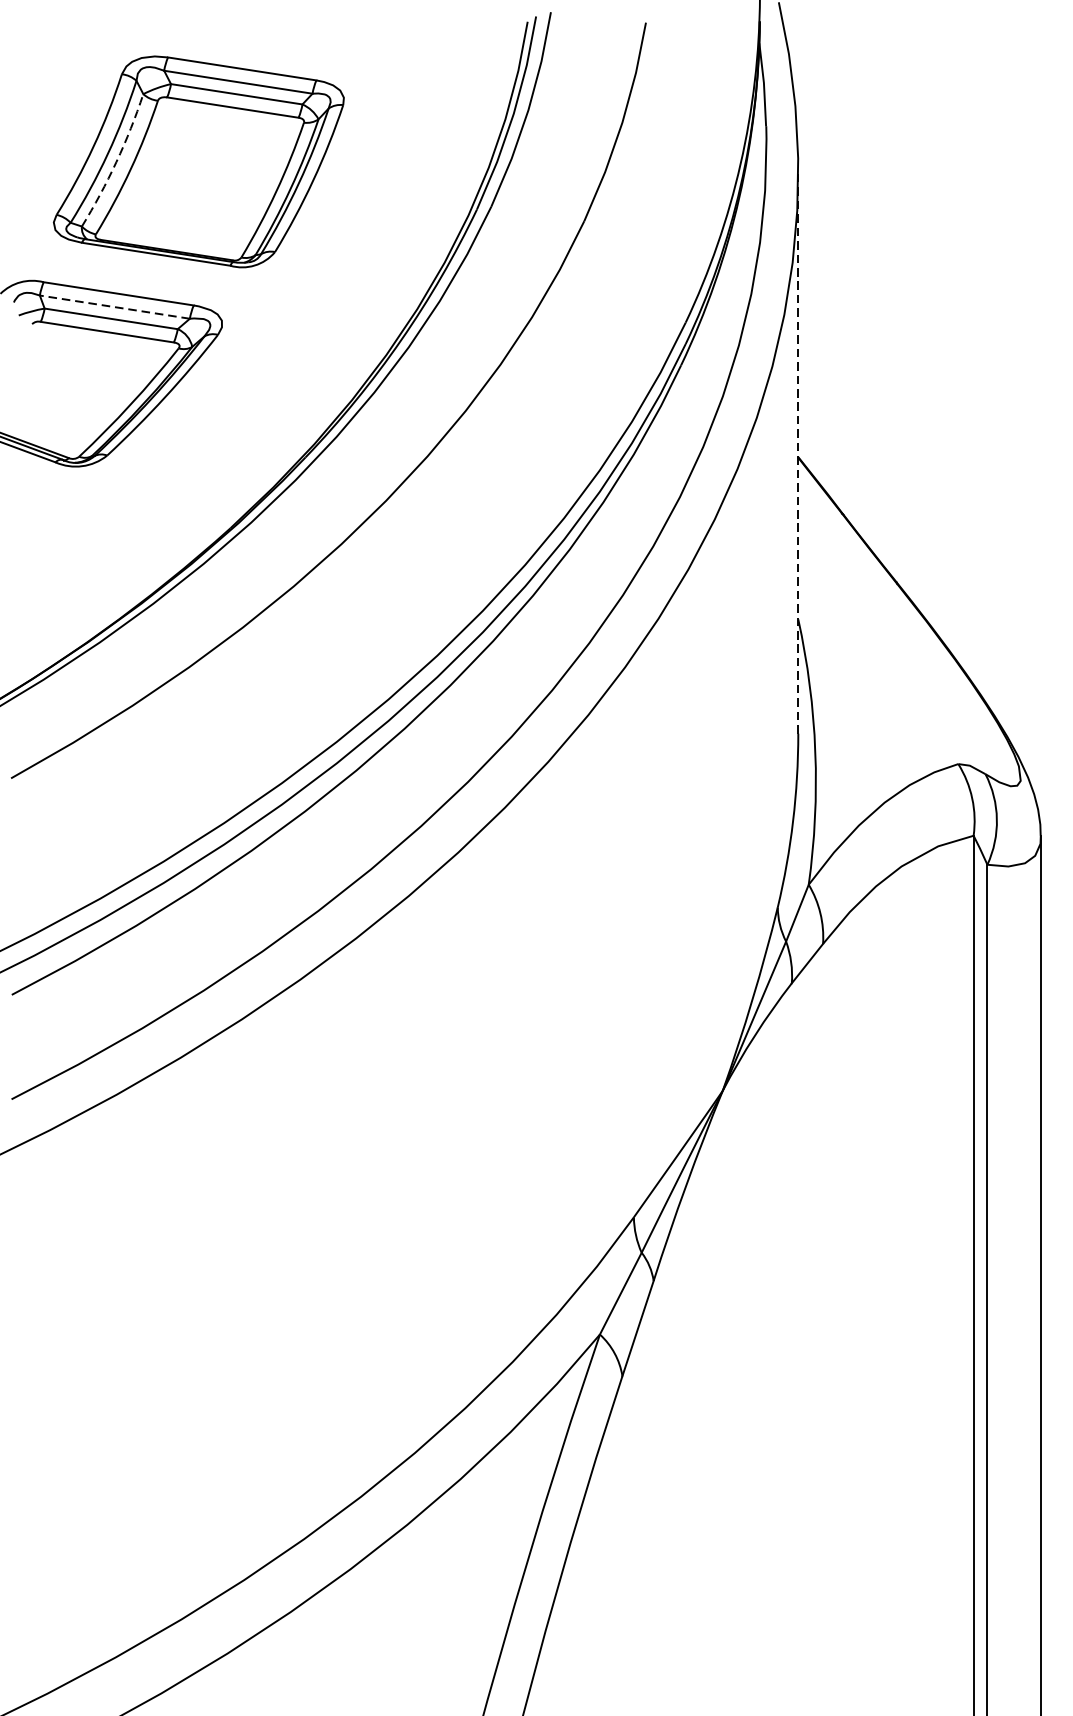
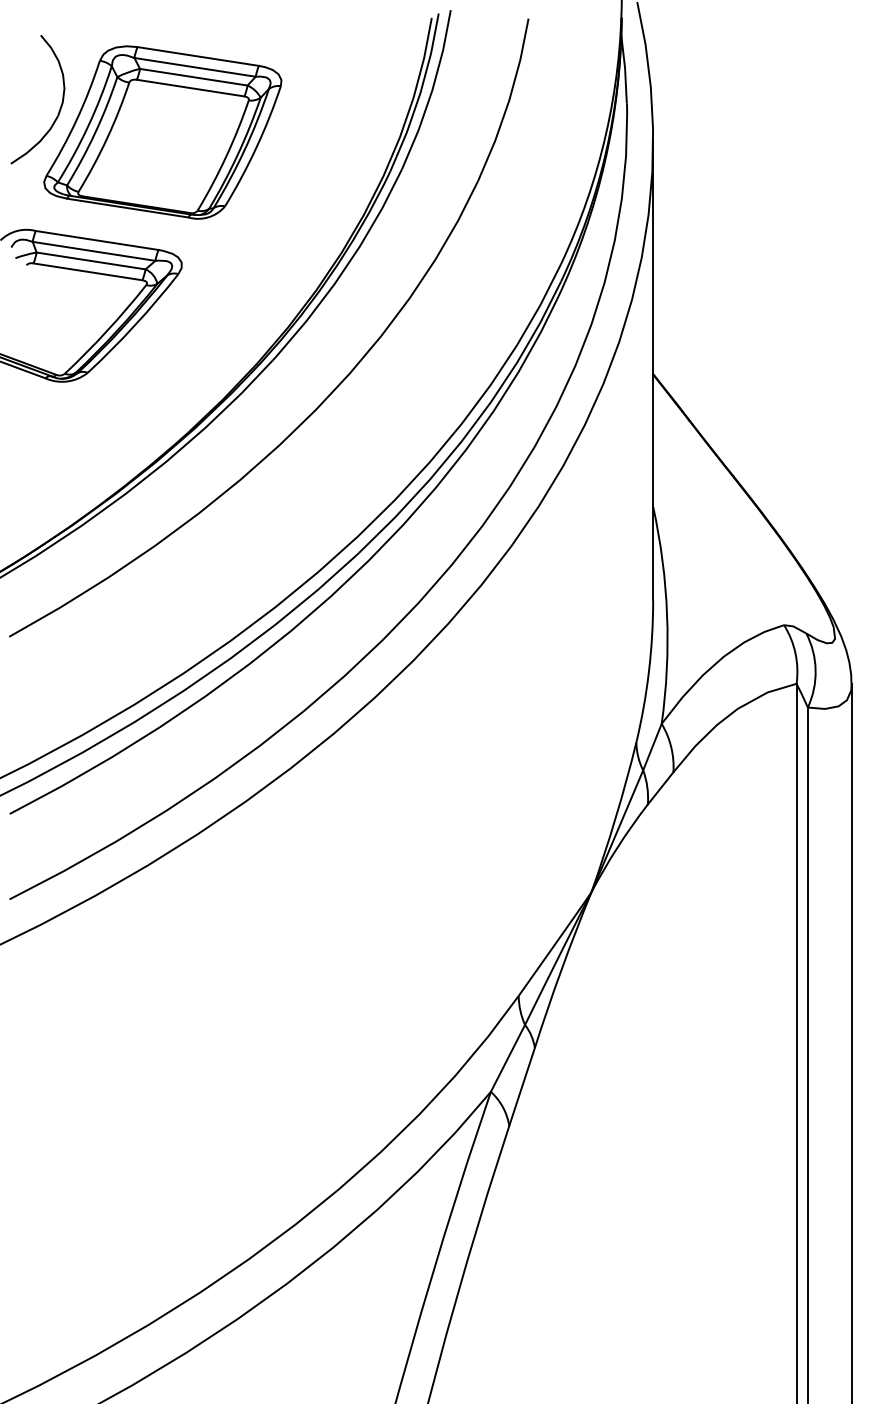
part: (73, 128) -> (60, 105), added
arc: (116, 161) -> (95, 132), dashed -> solid
line: (114, 307) -> (93, 251), dashed -> solid
line: (798, 452) -> (653, 370), dashed -> solid

